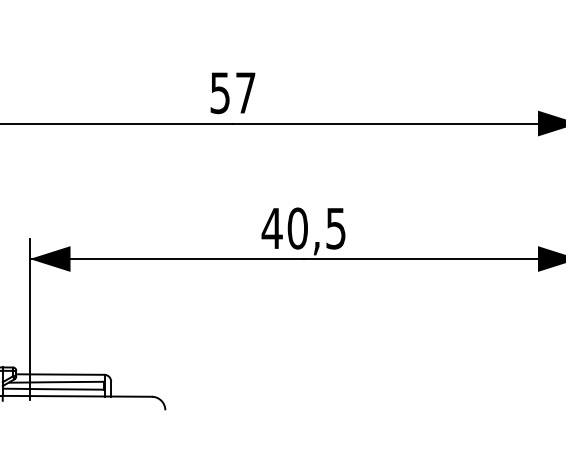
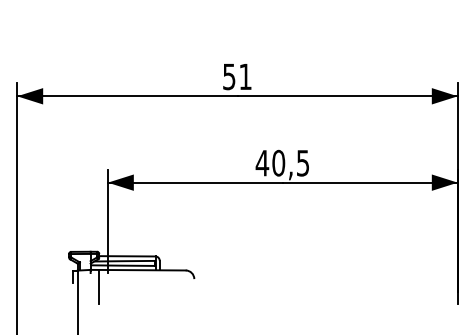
text: (245, 92) -> (245, 76), 57 -> 51
line: (16, 421) -> (99, 286), added

